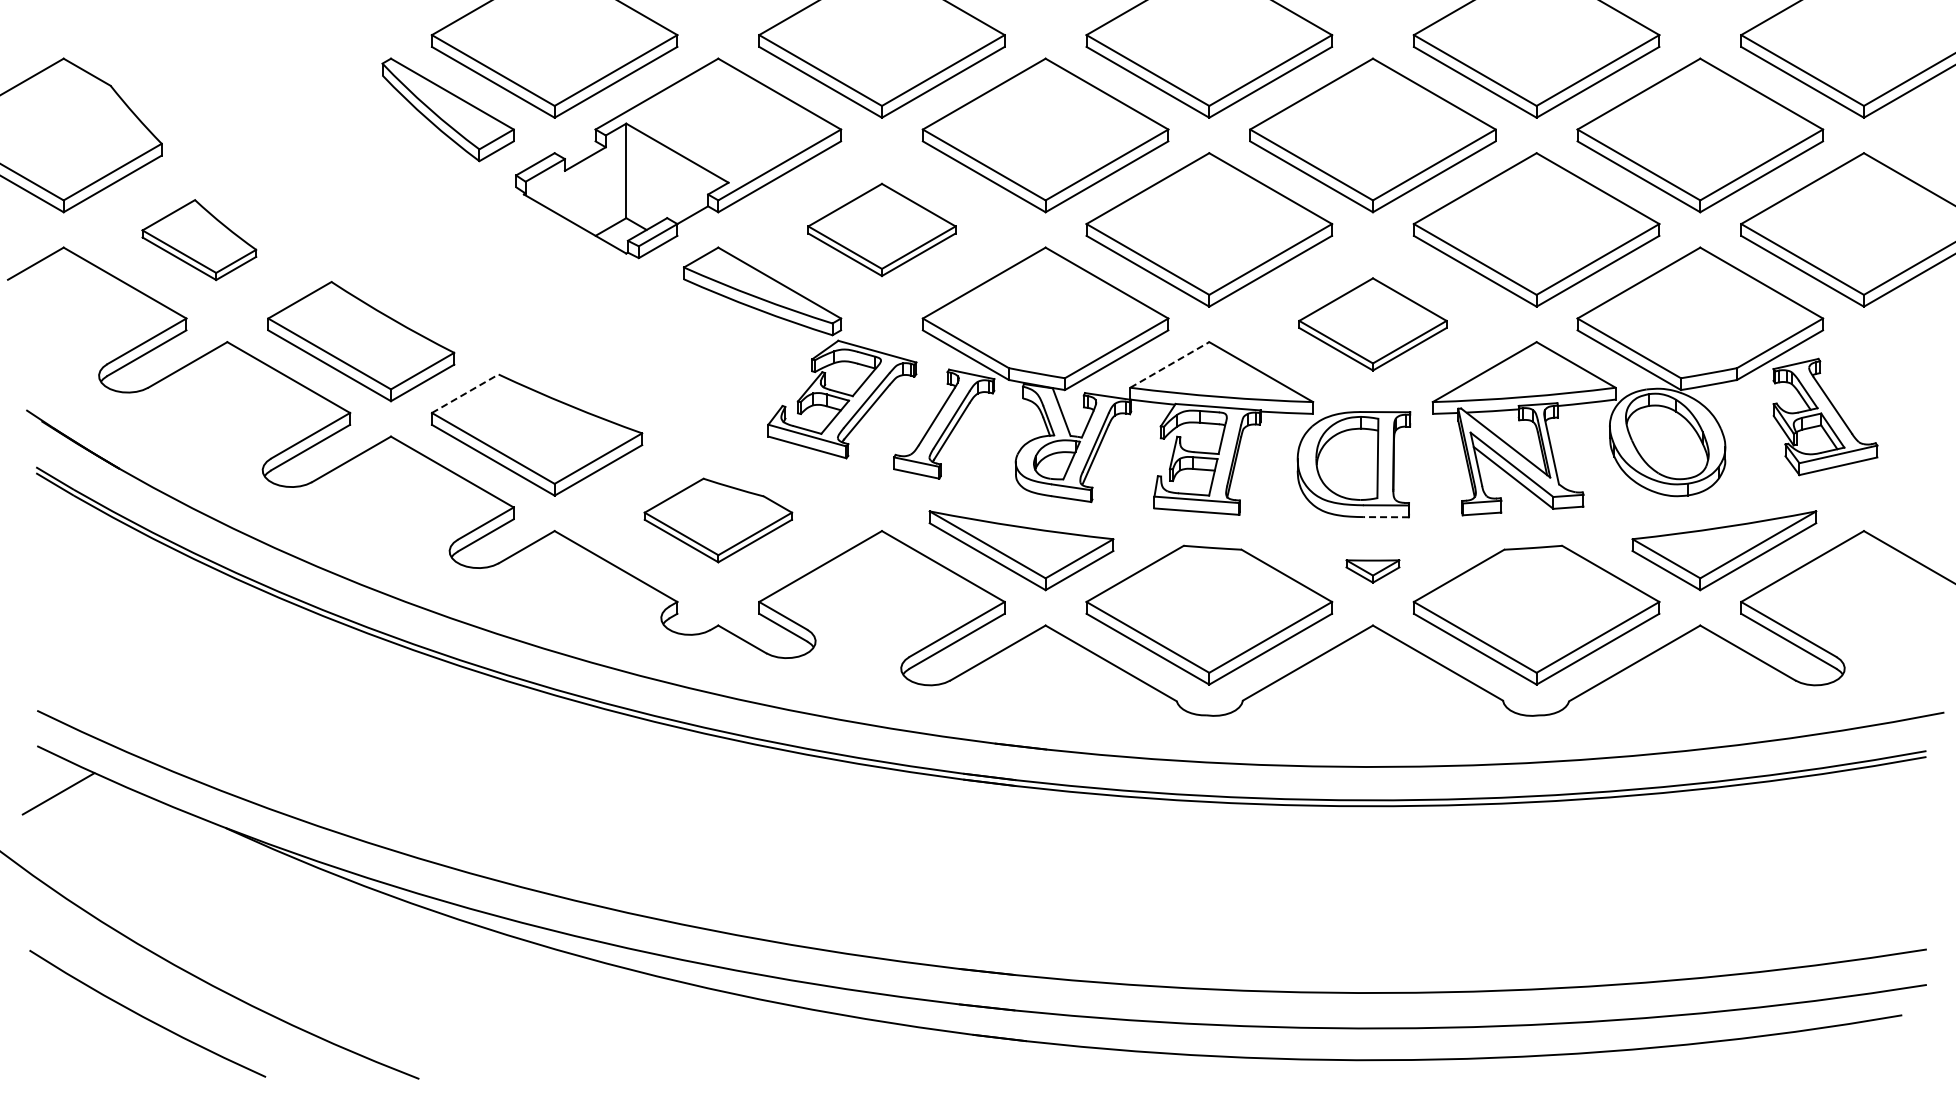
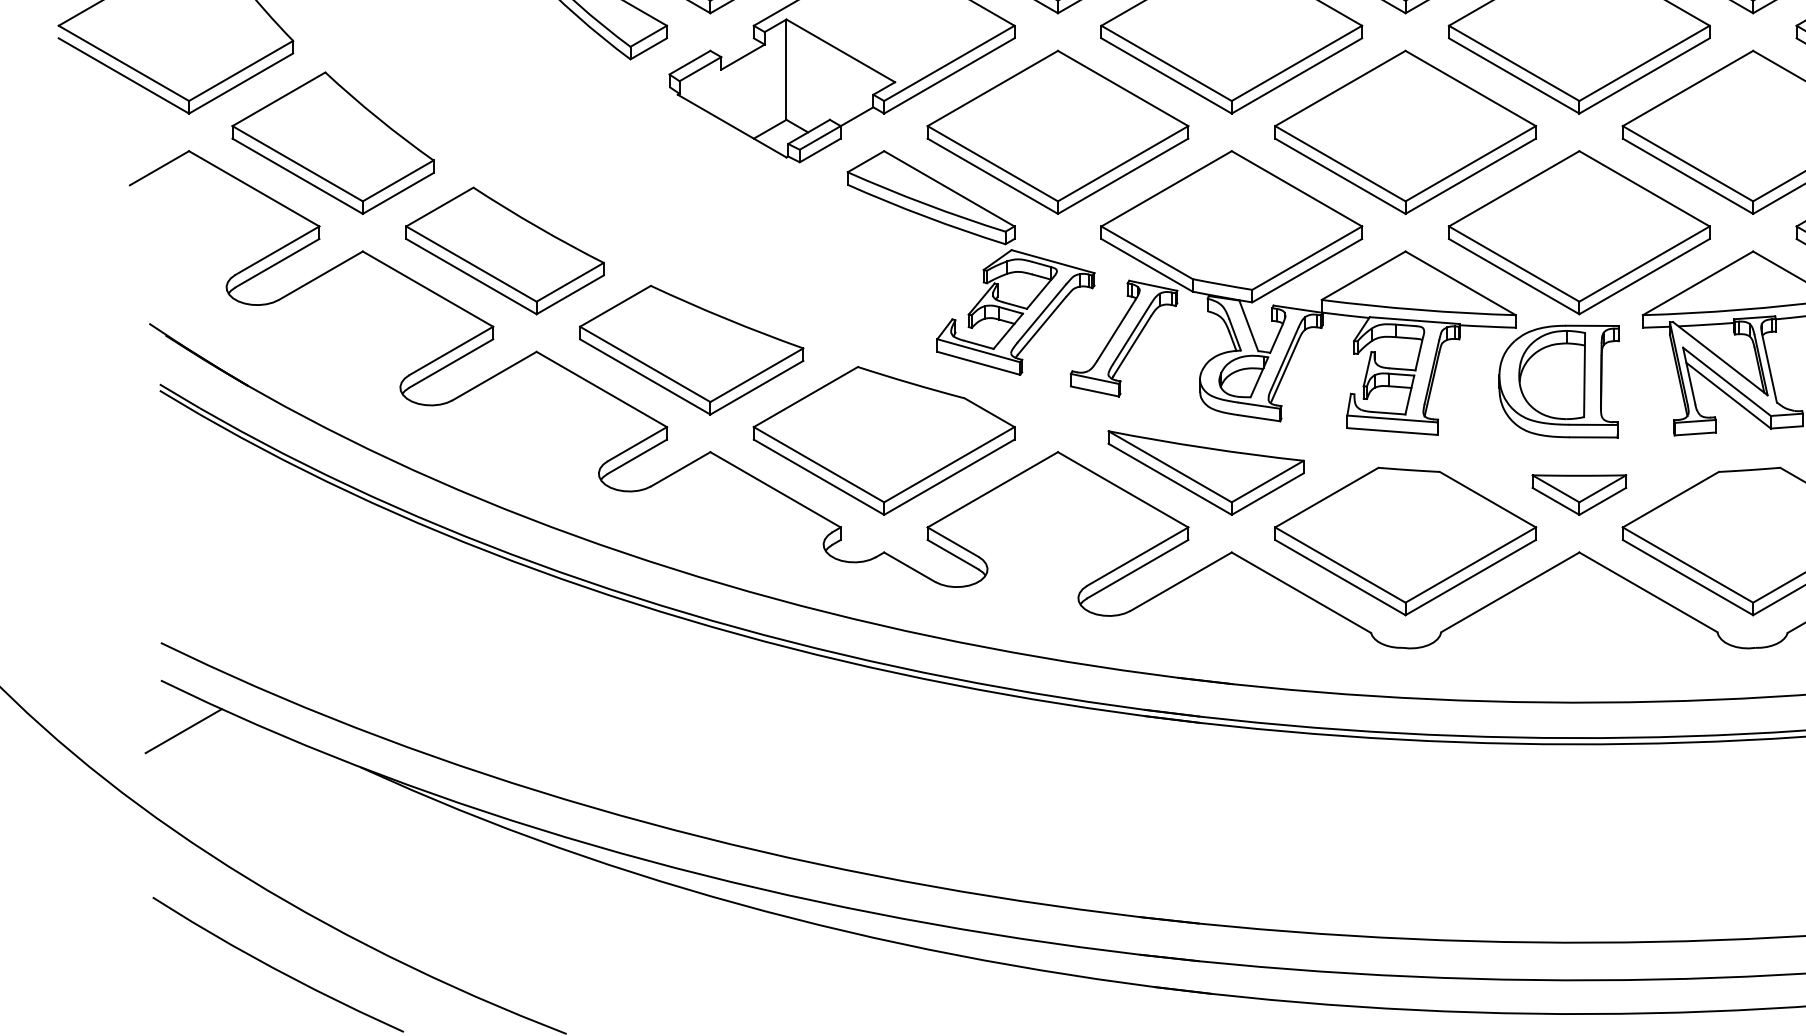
part: (881, 229) -> (1057, 131), size x1.67
part: (199, 239) -> (333, 142), size x1.67
part: (1372, 324) -> (1578, 232), size x1.67
line: (1169, 364) -> (1363, 275), dashed -> solid
line: (465, 393) -> (615, 306), dashed -> solid
line: (1386, 517) -> (1593, 437), dashed -> solid
part: (718, 520) -> (884, 440), size x1.67
part: (1372, 571) -> (1578, 495), size x1.67

